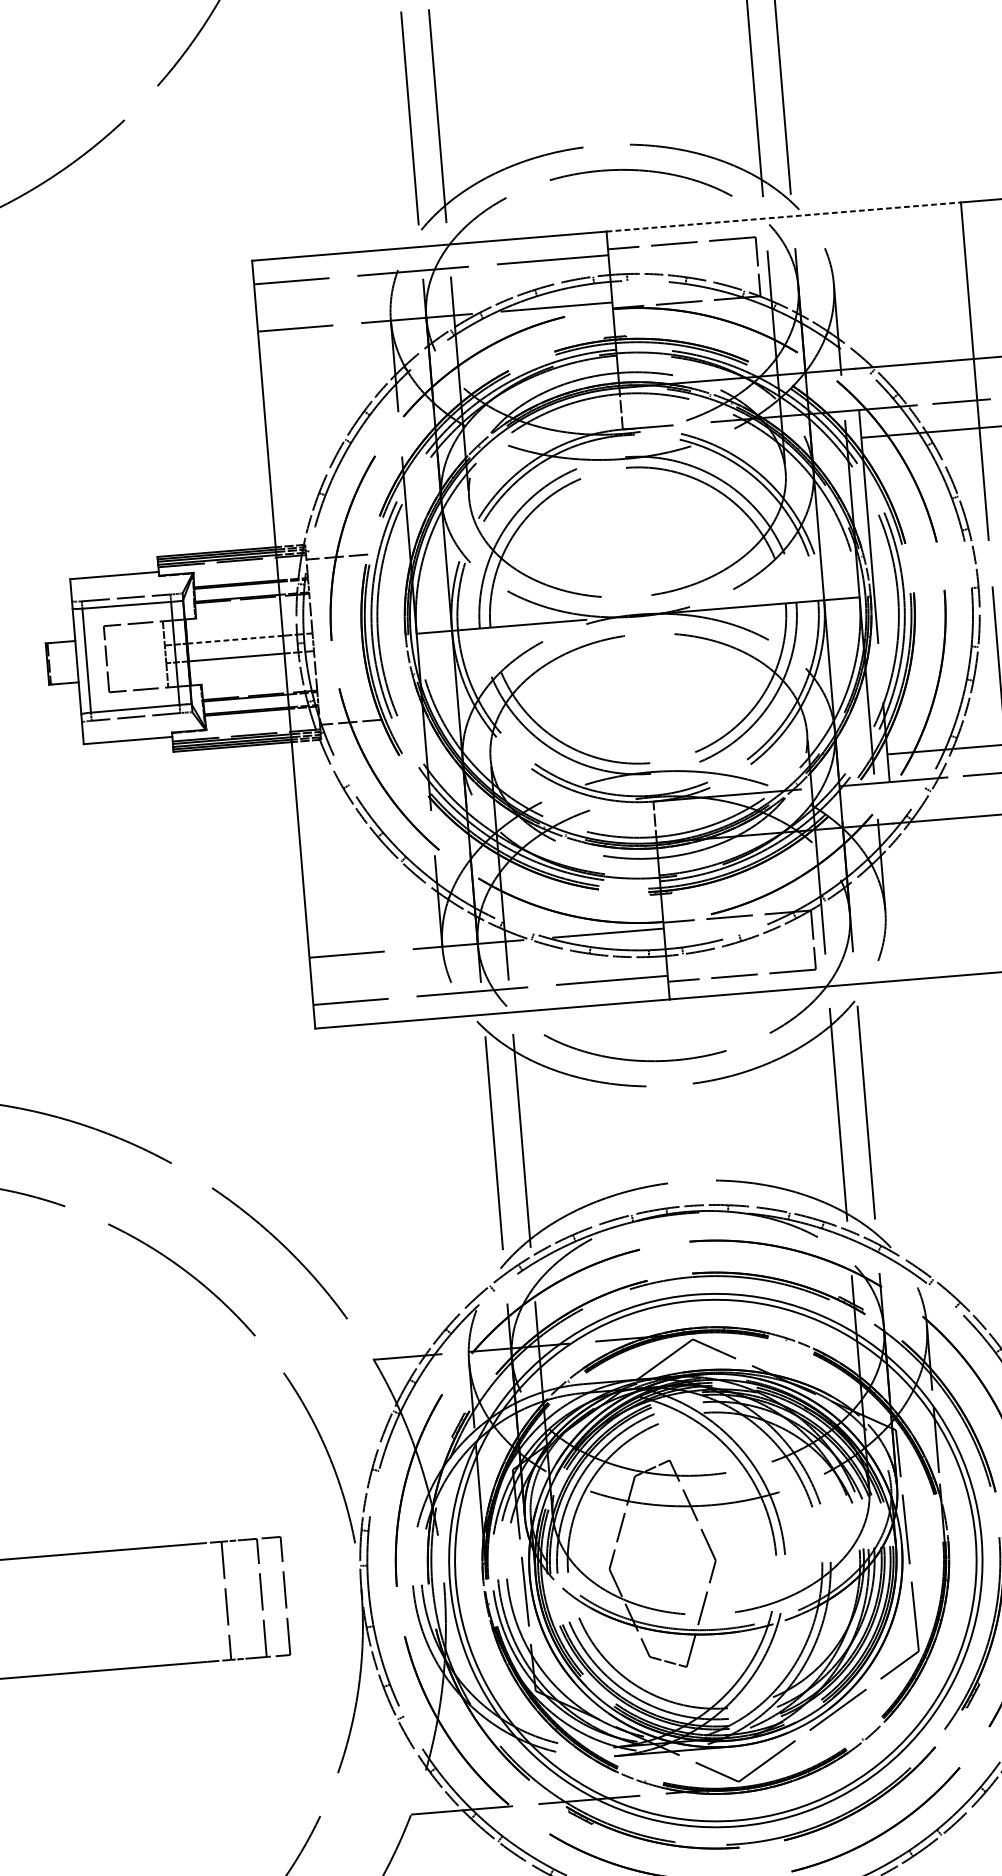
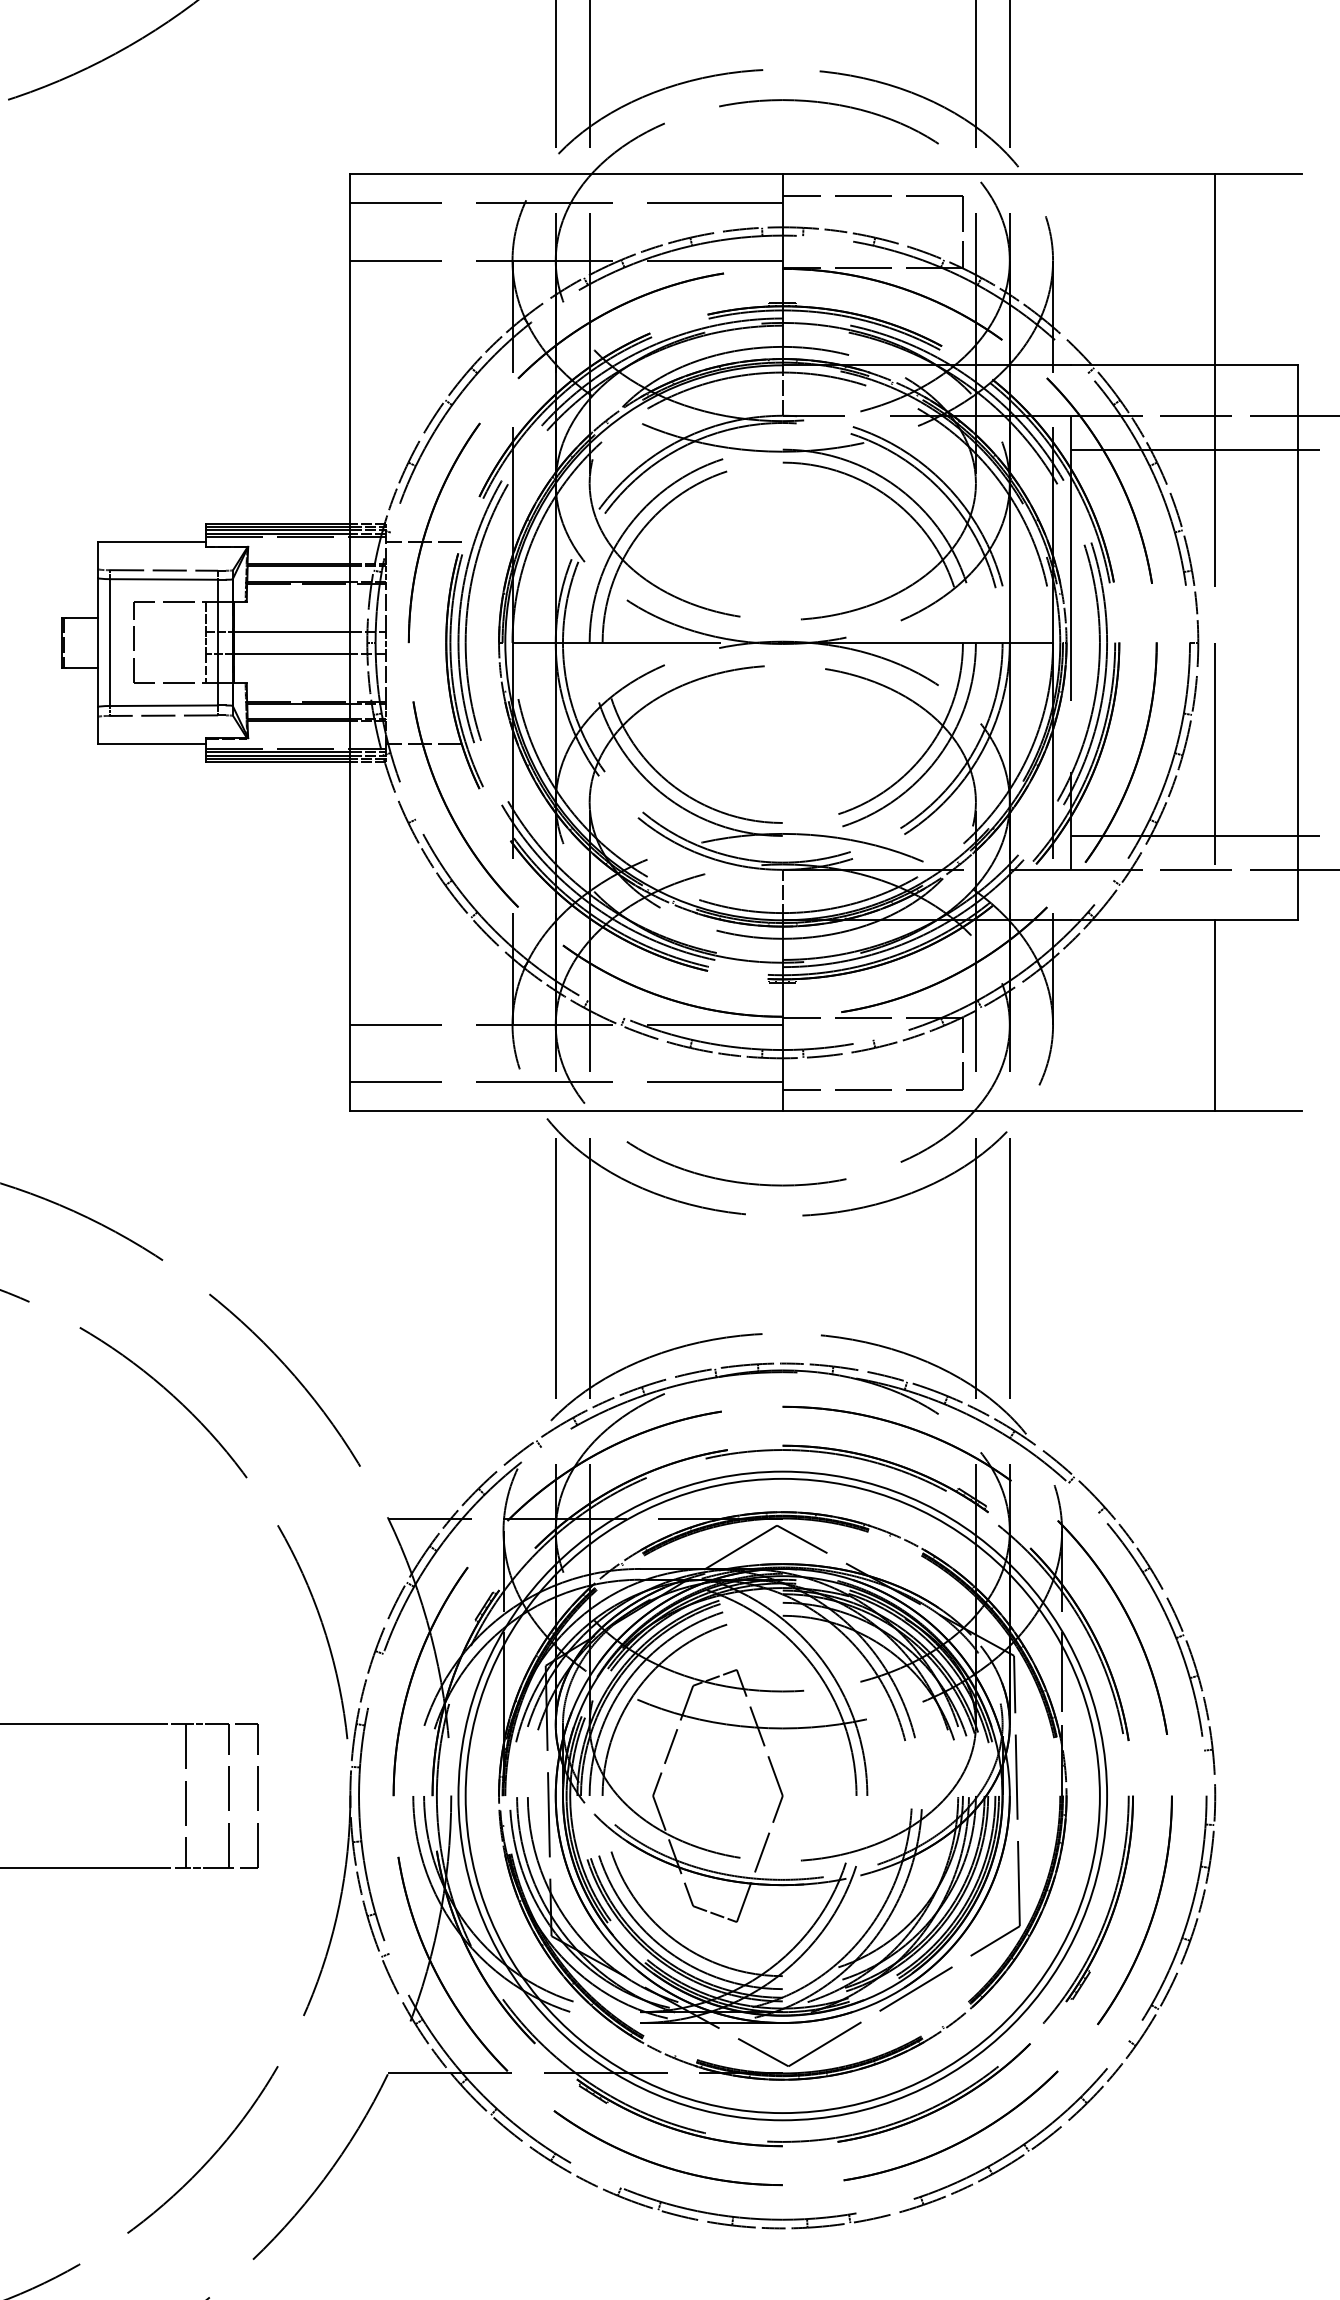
line: (784, 217) -> (999, 174), dashed -> solid
line: (235, 640) -> (292, 632), dashed -> solid

